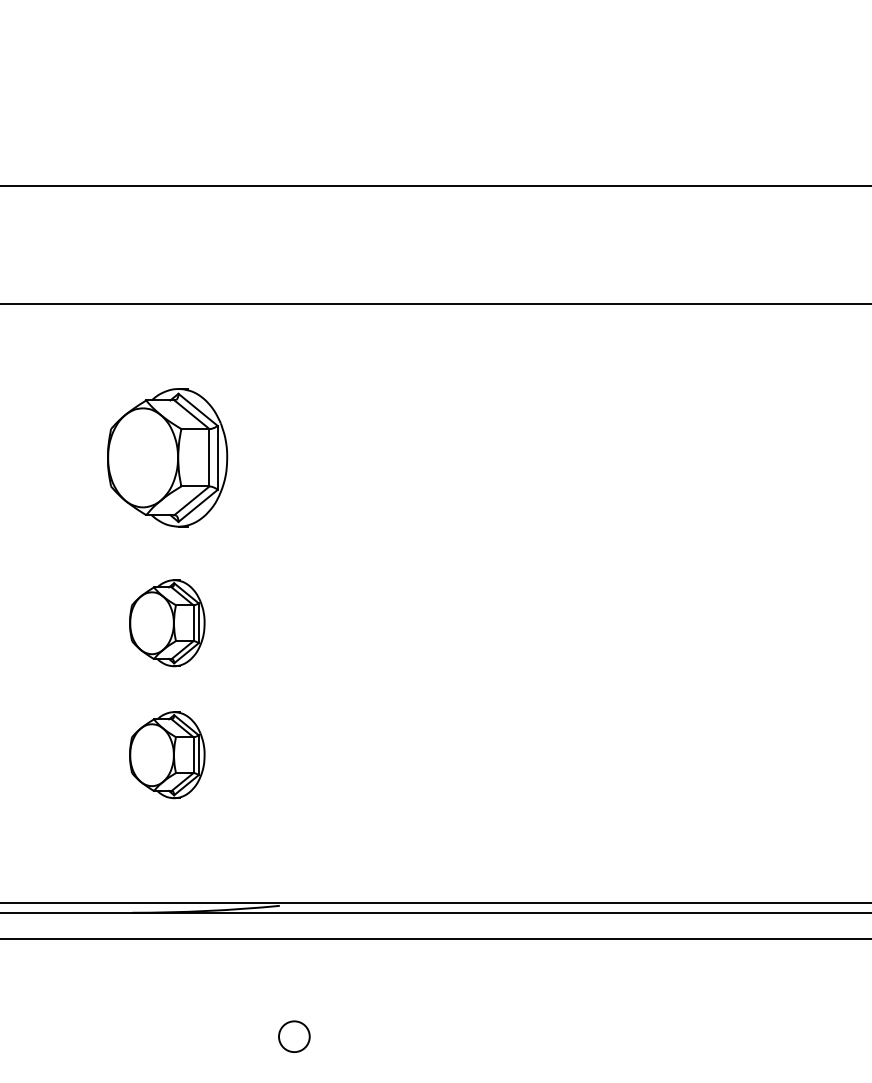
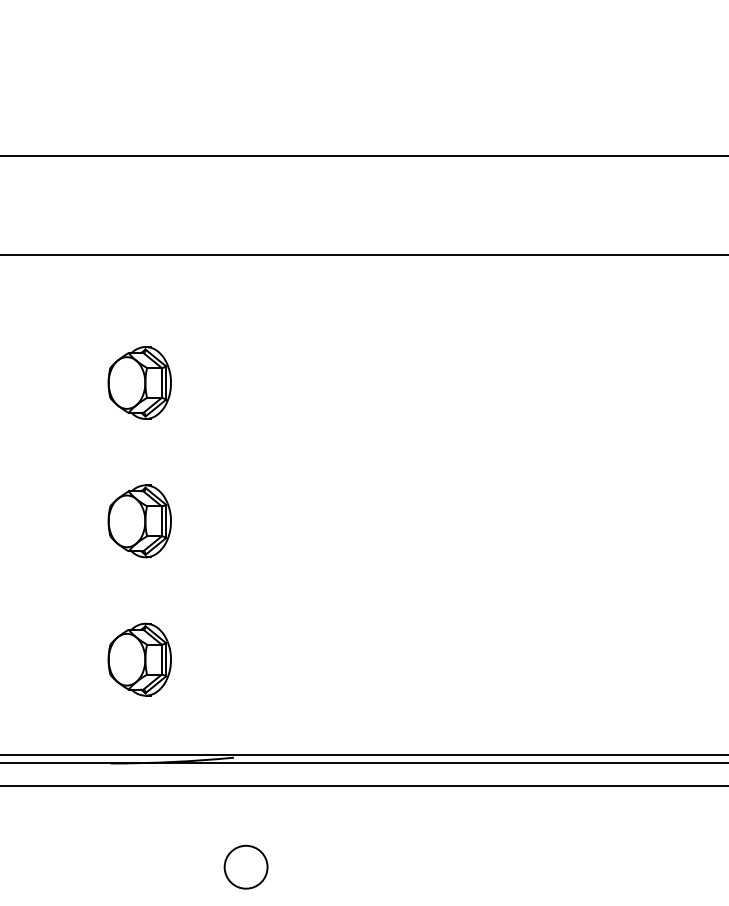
part: (166, 457) -> (139, 382), size x0.62
part: (166, 754) -> (139, 659), moved
circle: (293, 1035) -> (245, 866), size x1.67

